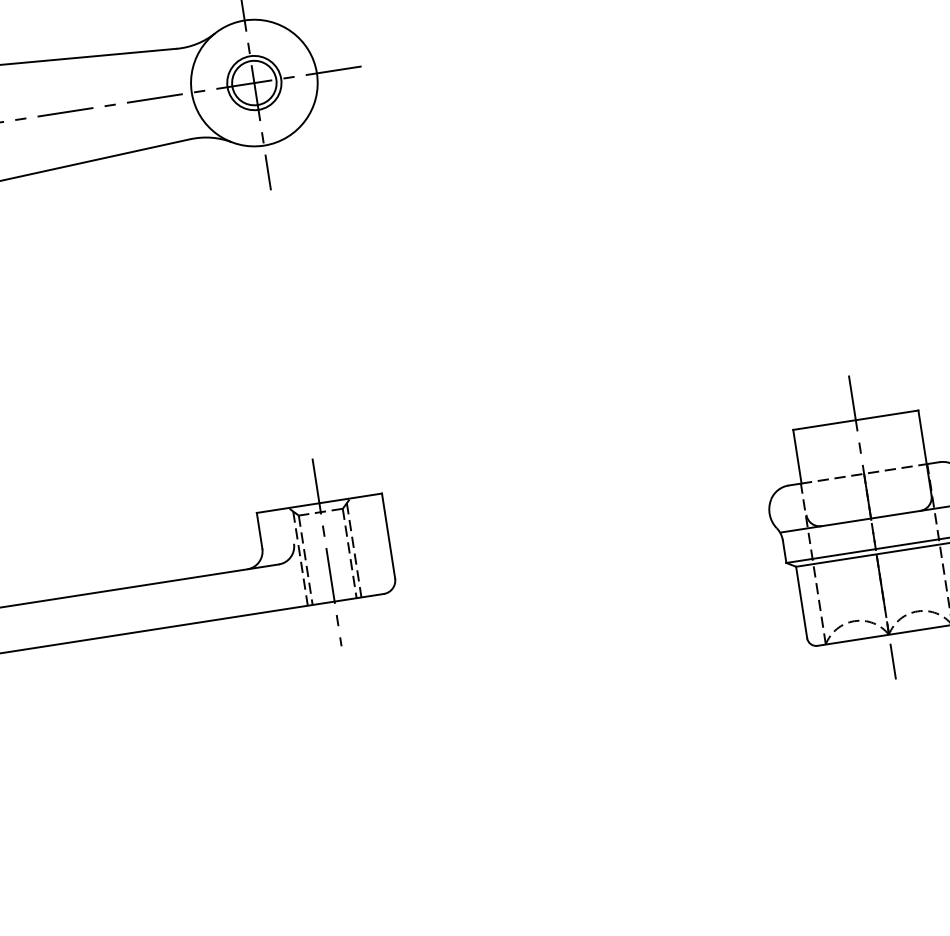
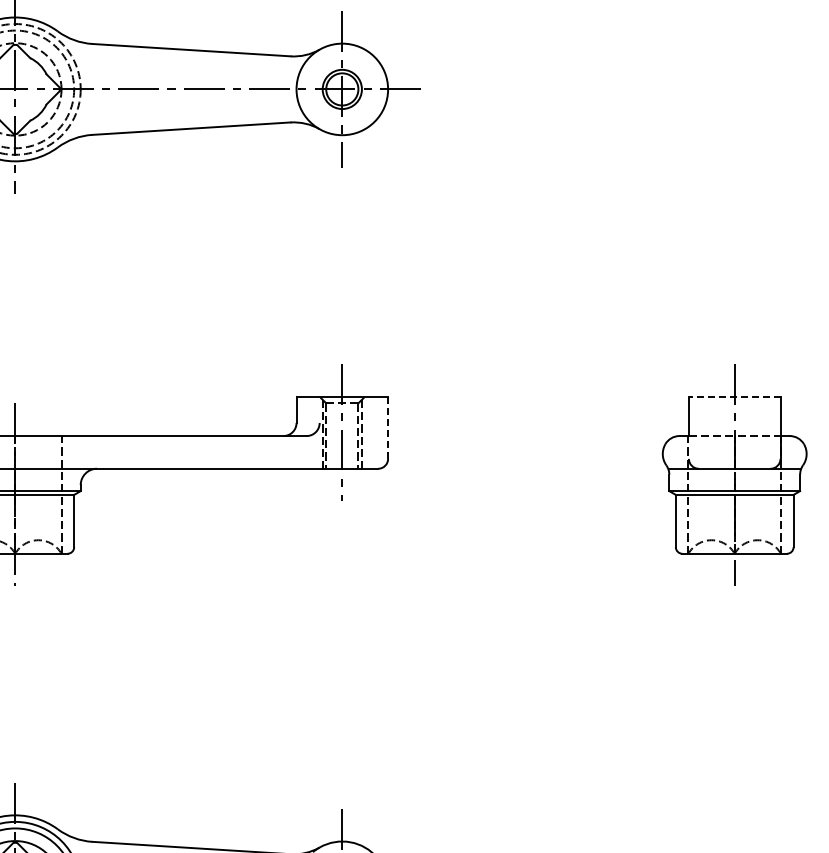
line: (855, 419) -> (734, 396), solid -> dashed
line: (389, 536) -> (388, 428), solid -> dashed

